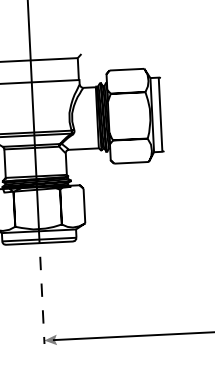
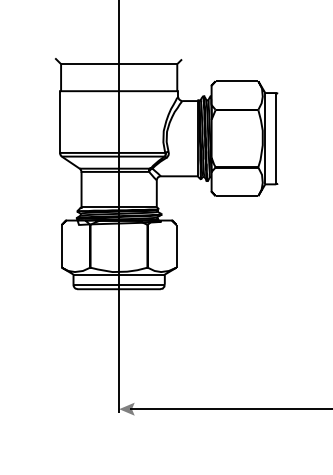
line: (41, 287) -> (119, 343), dashed -> solid

